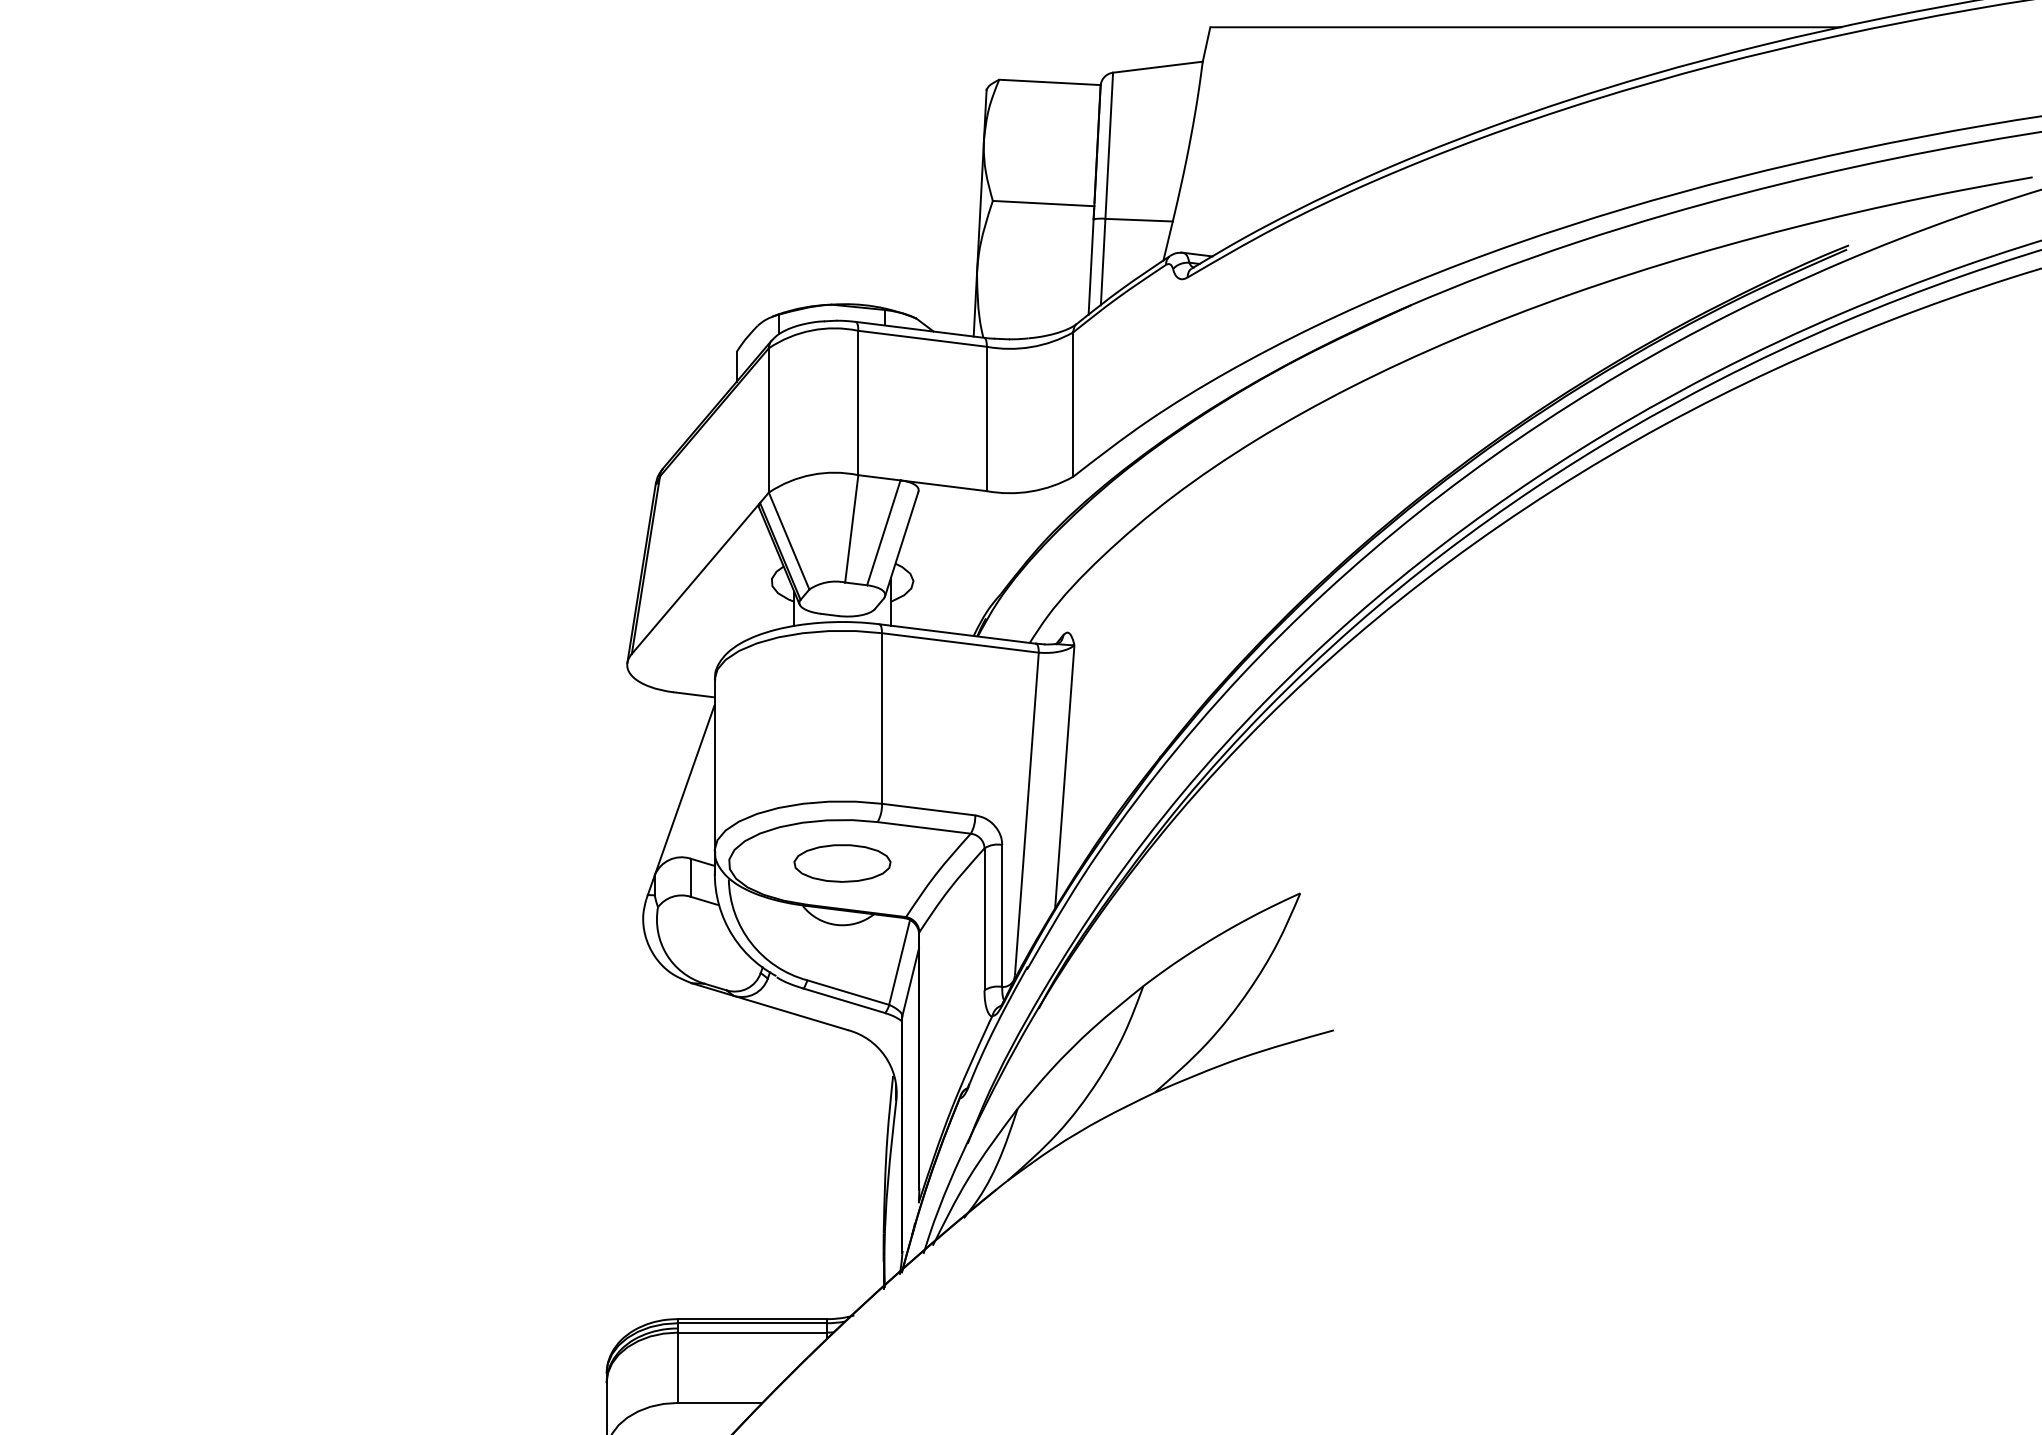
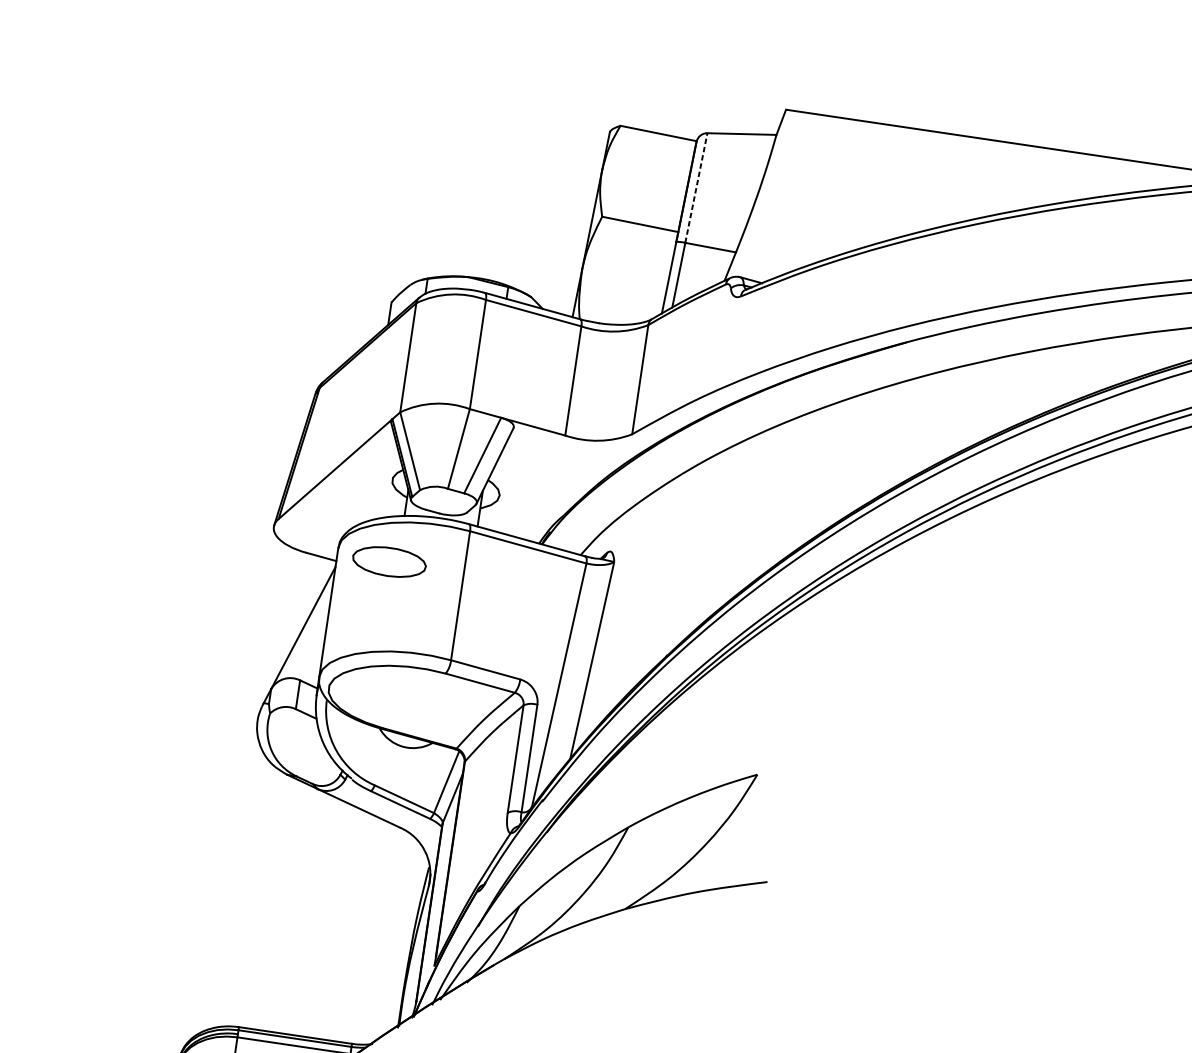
line: (1109, 145) -> (696, 187), solid -> dashed
part: (842, 863) -> (389, 562), moved

